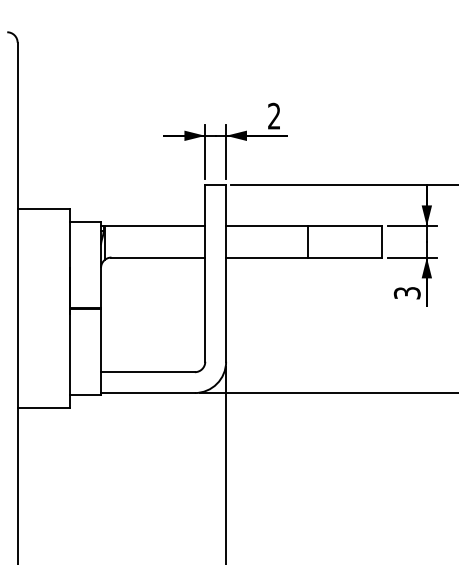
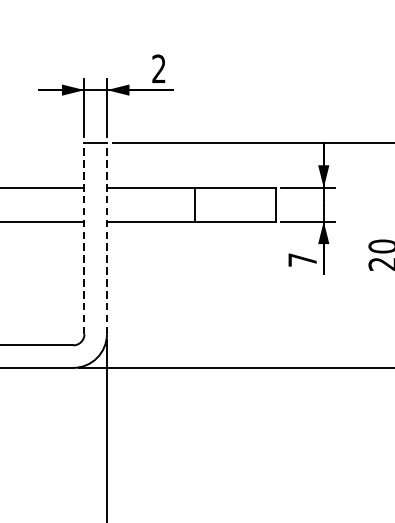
line: (205, 273) -> (84, 238), solid -> dashed
line: (226, 273) -> (107, 238), solid -> dashed
text: (406, 293) -> (301, 260), 3 -> 7

